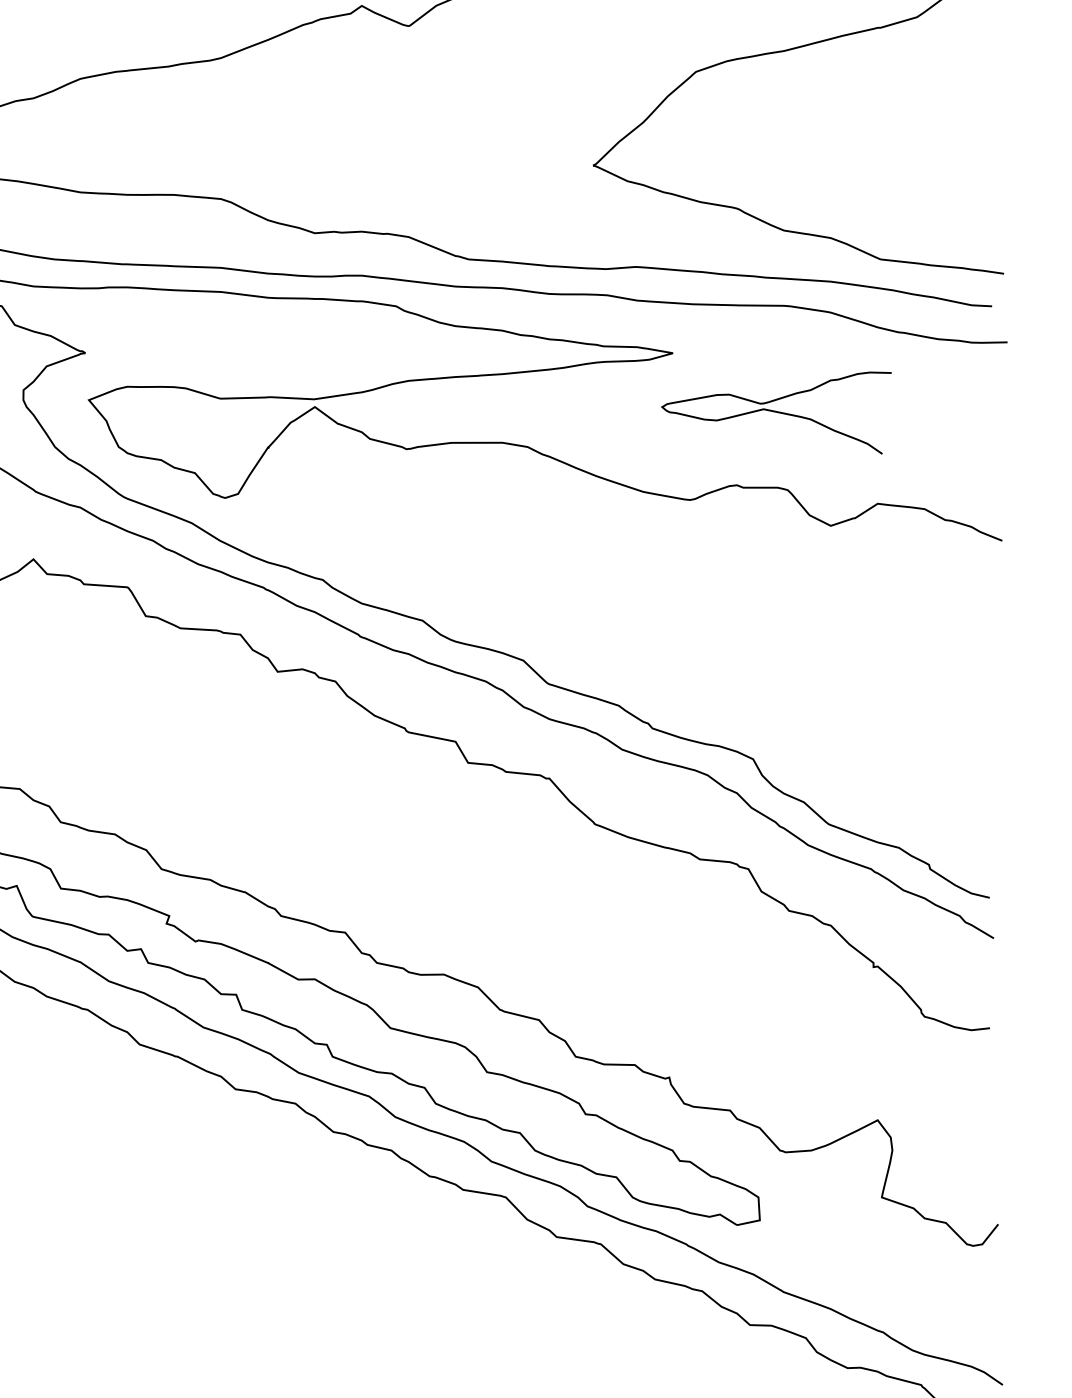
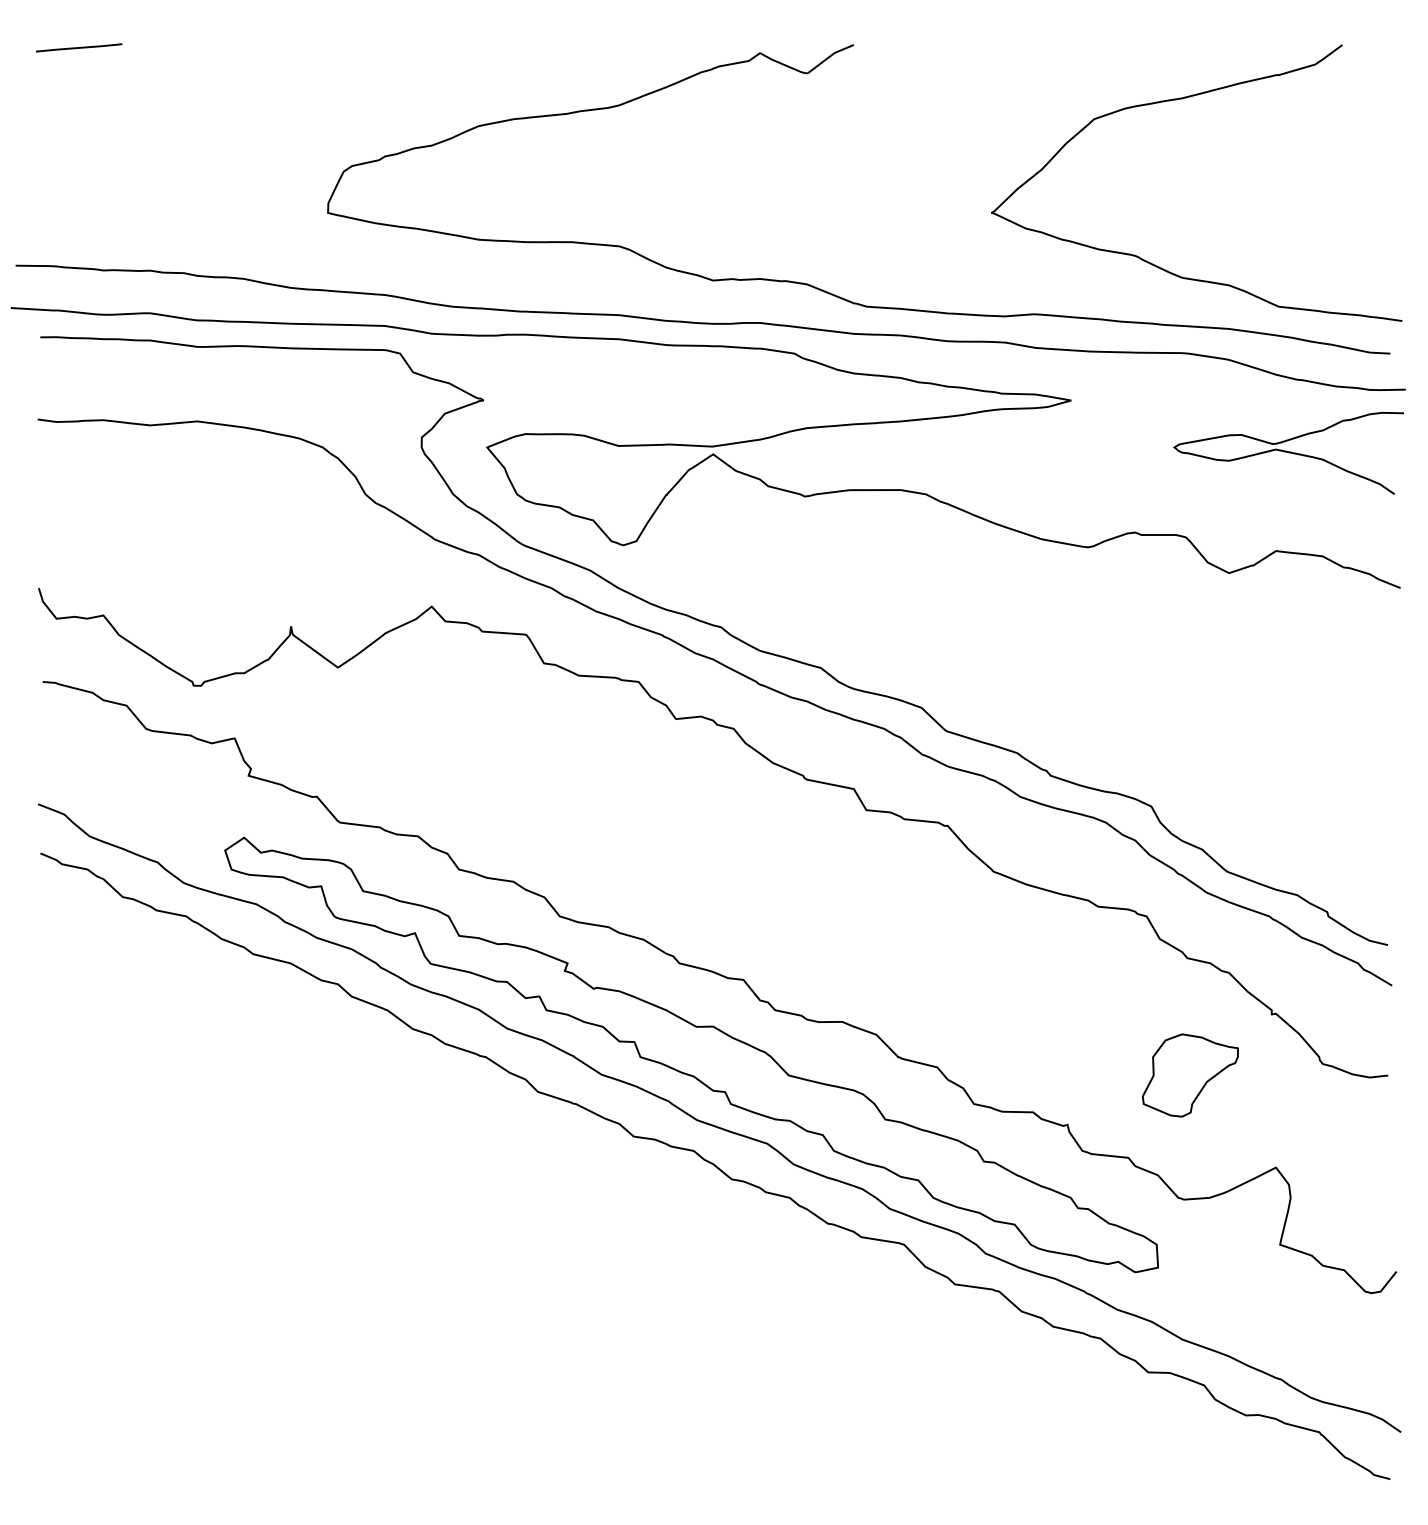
curve: (776, 412) -> (1288, 452), moved
part: (791, 1028) -> (1189, 1075), added

